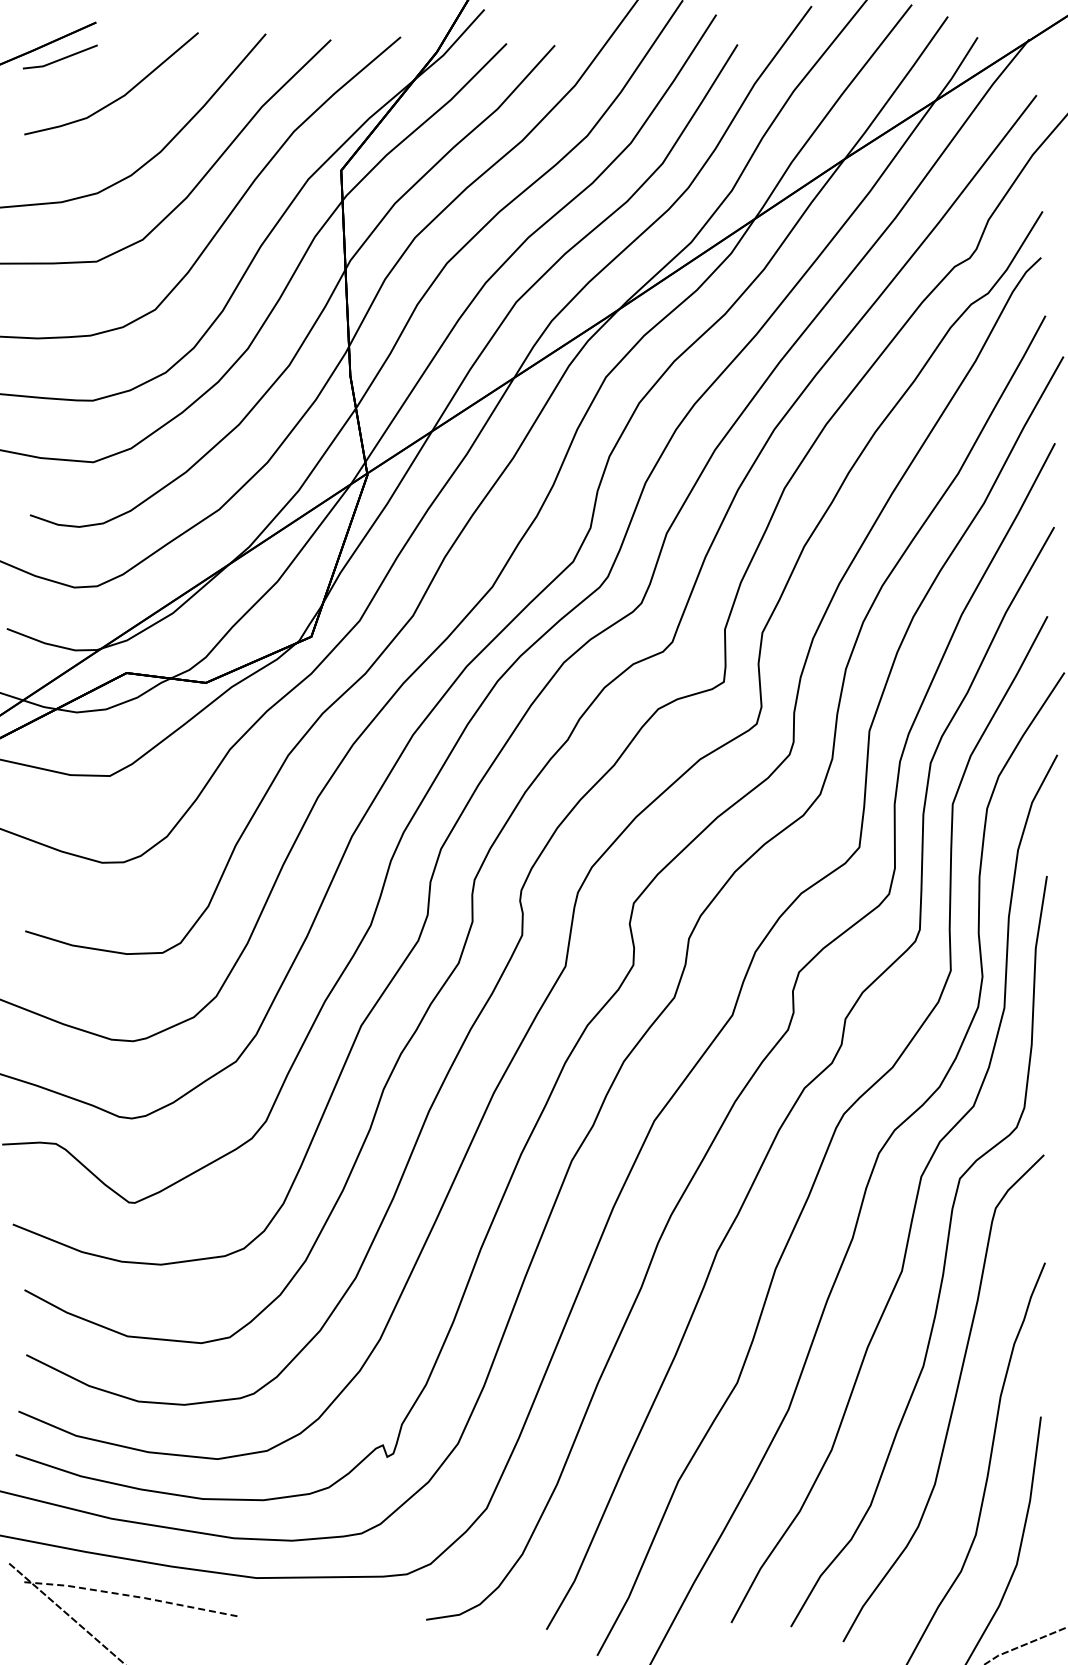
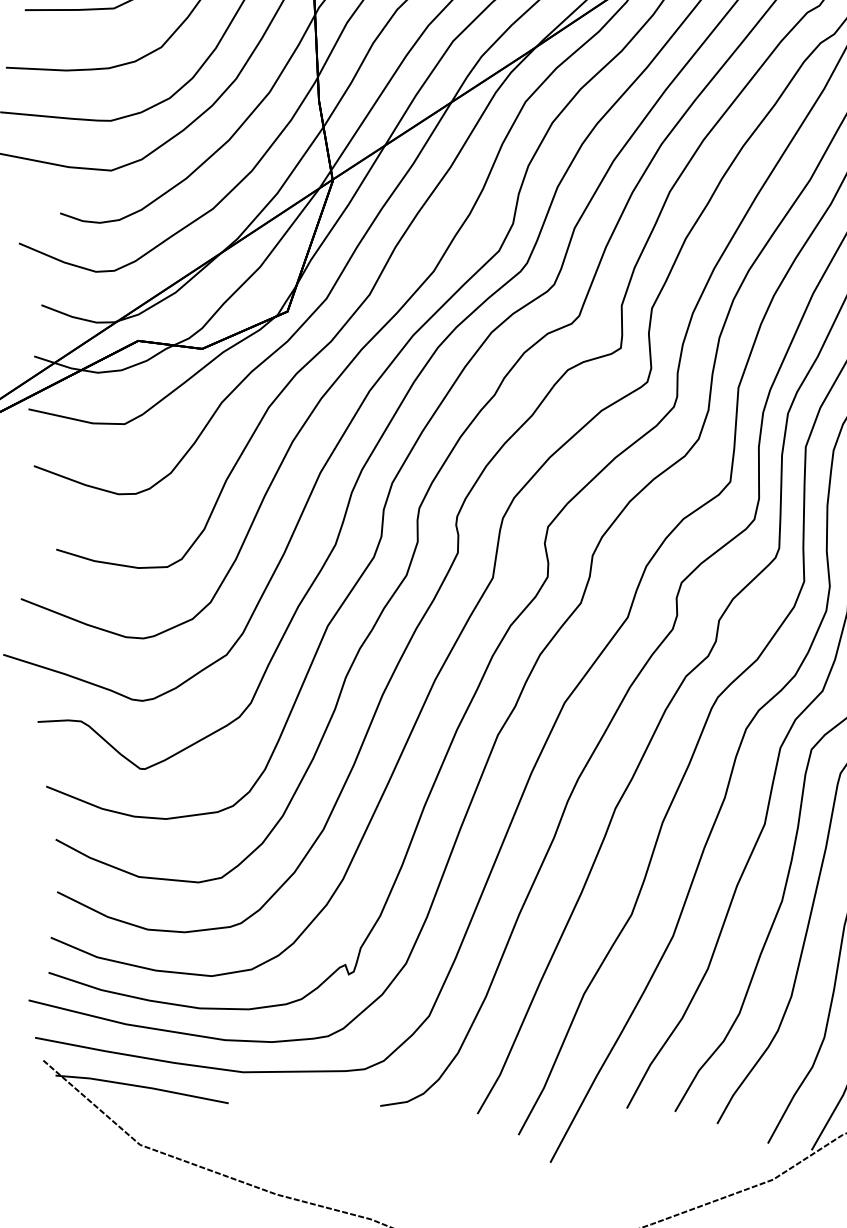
line: (132, 1596) -> (142, 1087), dashed -> solid

